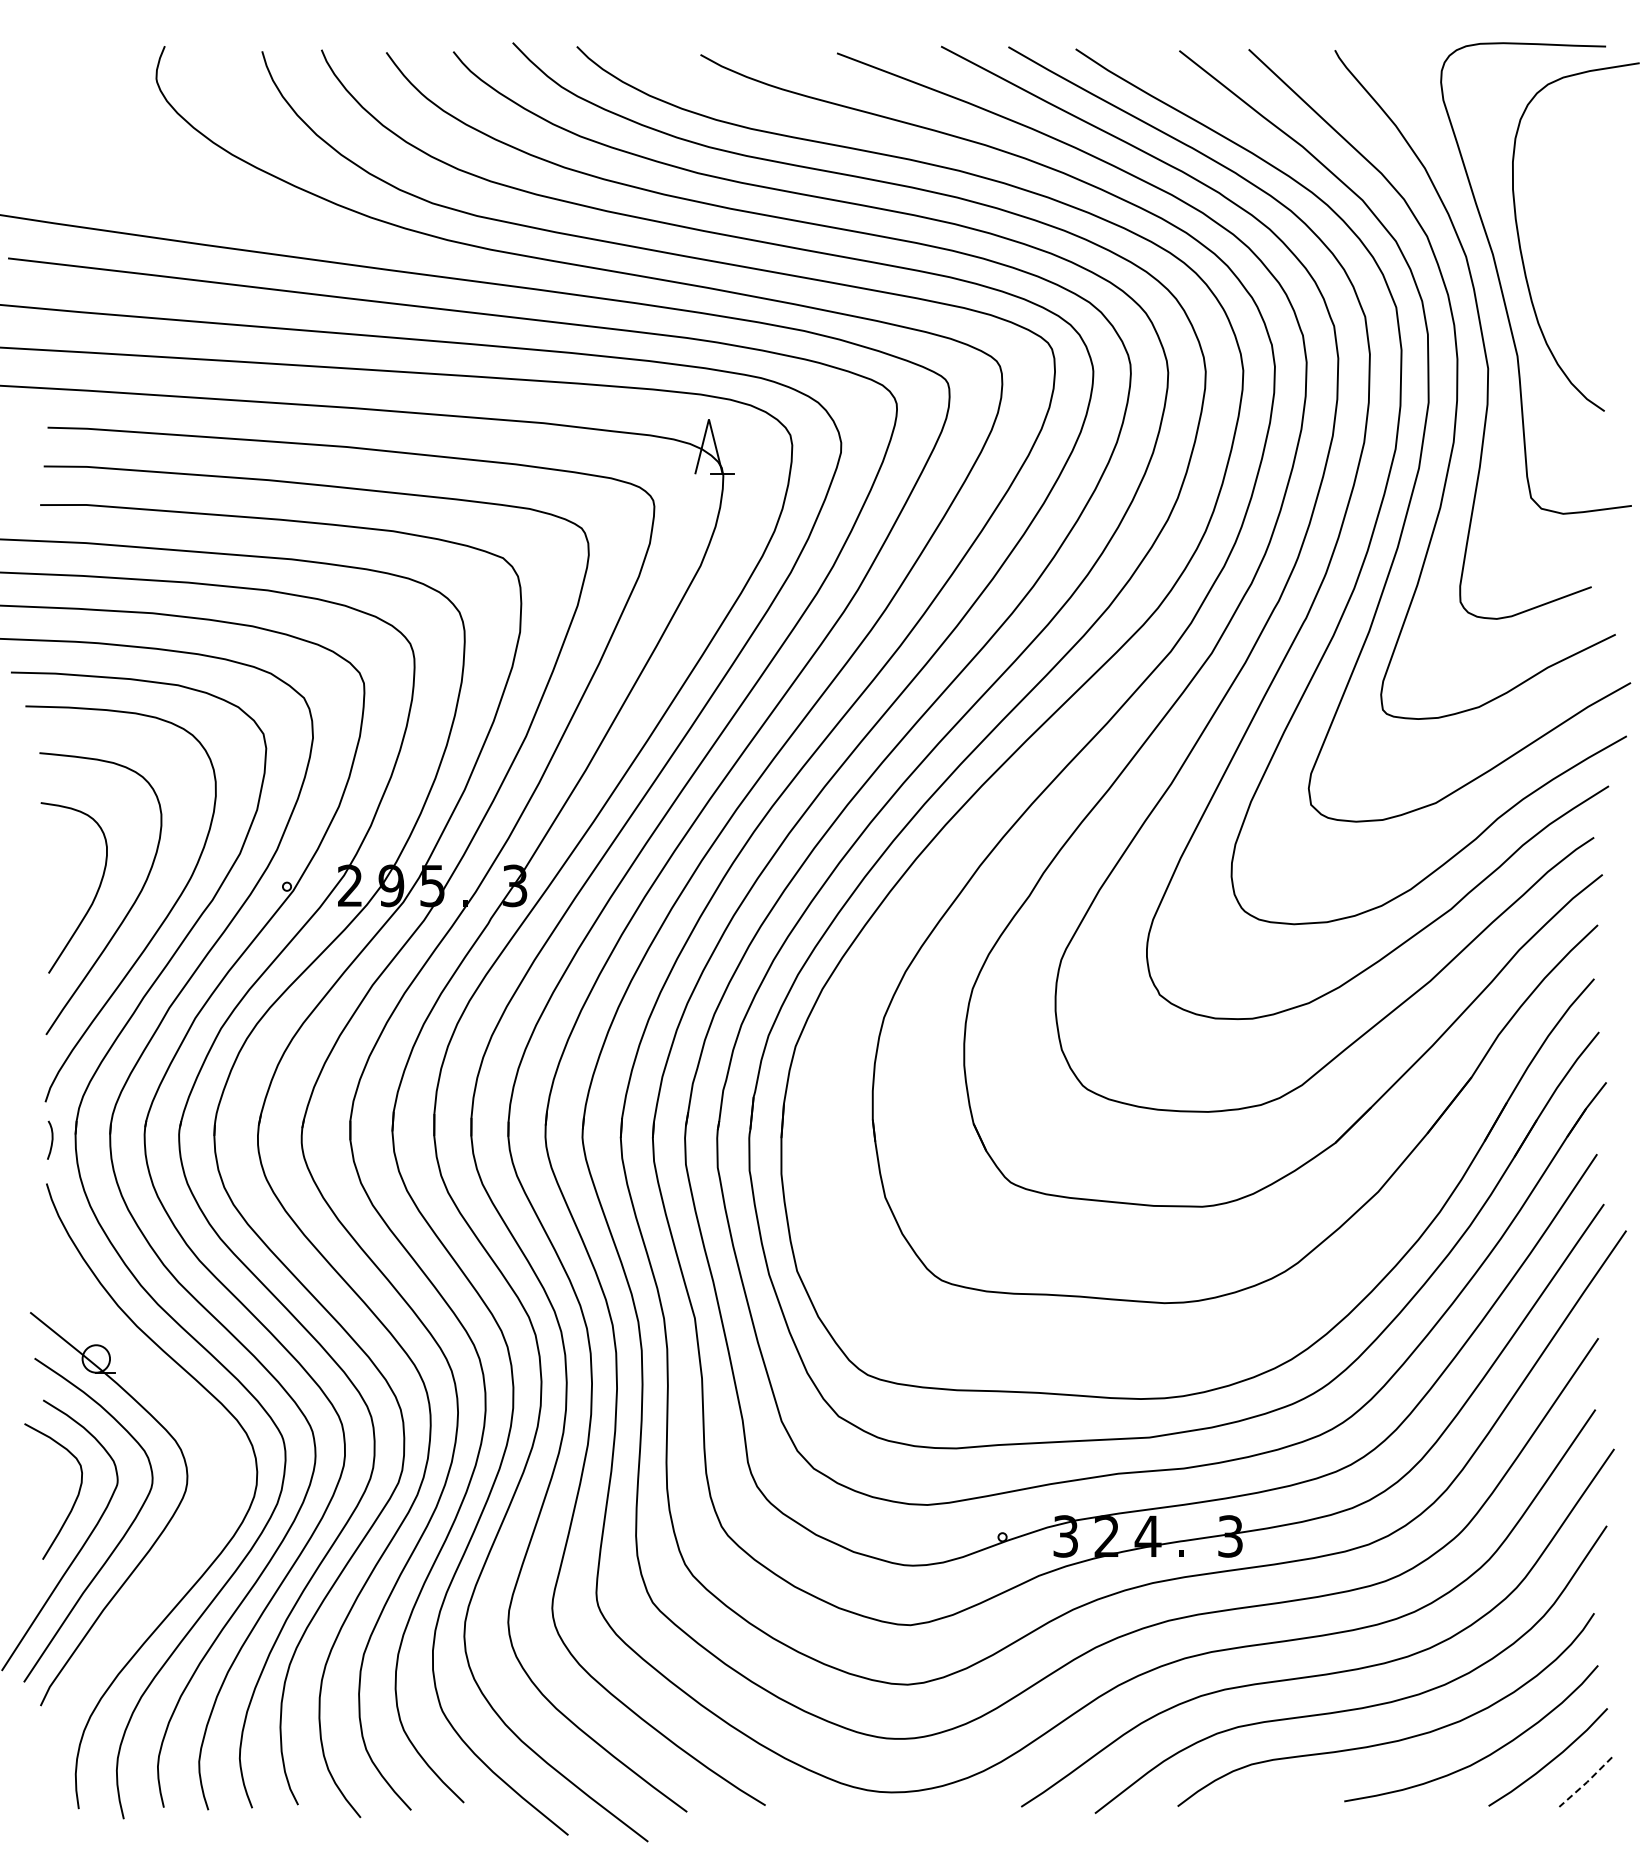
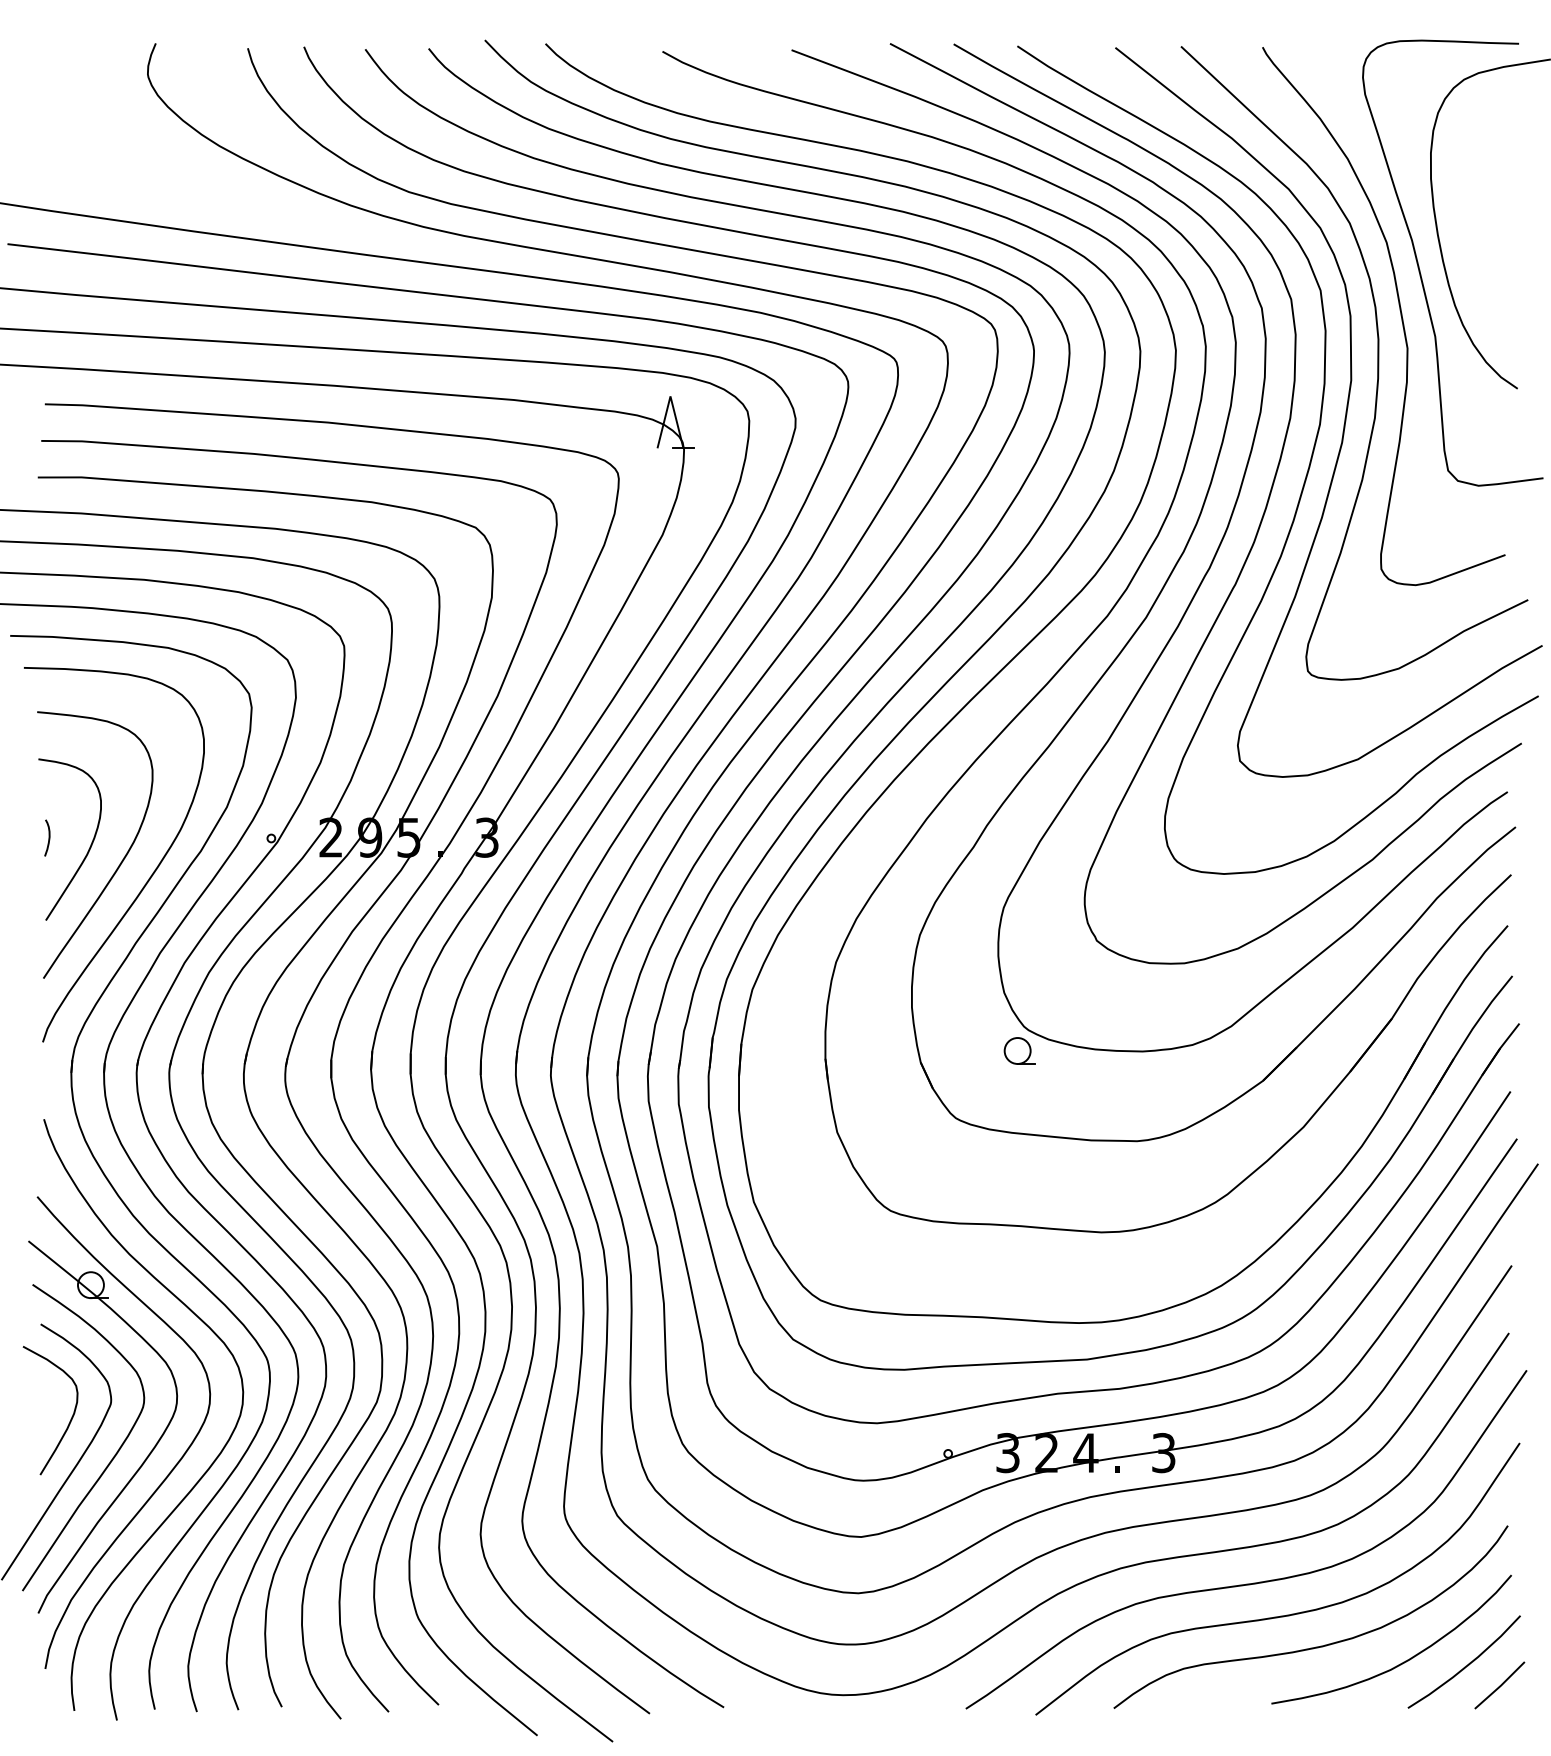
part: (1077, 1110) -> (1019, 1050), added
curve: (51, 1139) -> (48, 837), moved
curve: (182, 1552) -> (172, 1468), added
line: (1586, 1782) -> (1500, 1685), dashed -> solid

